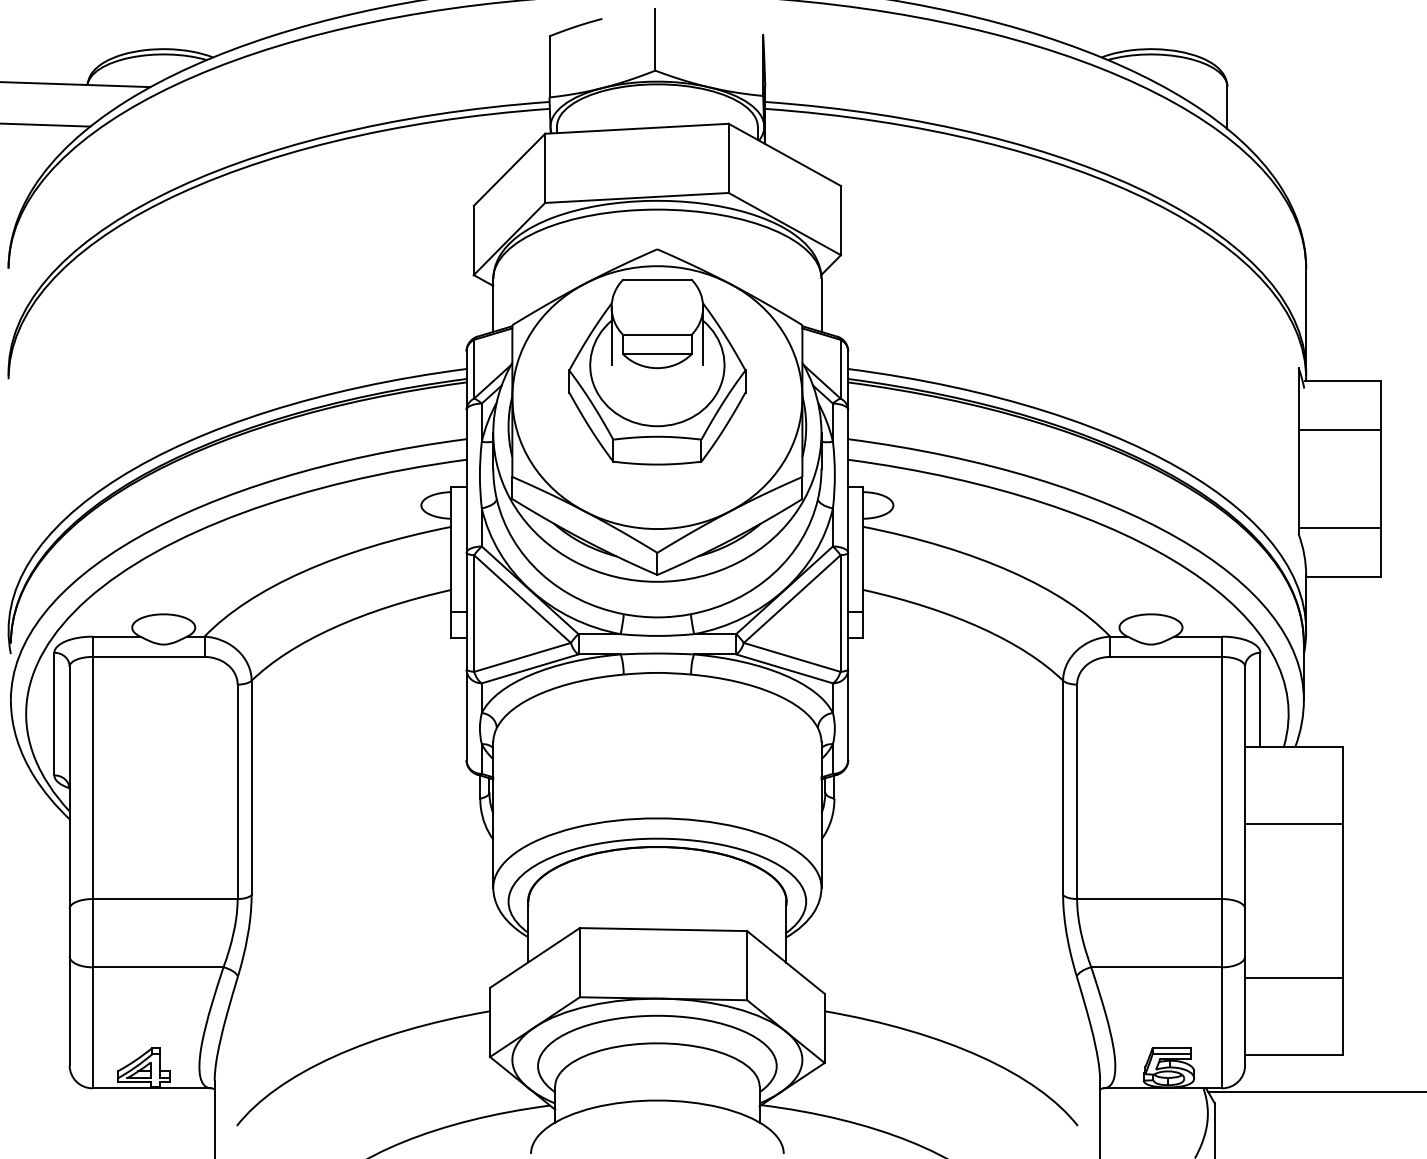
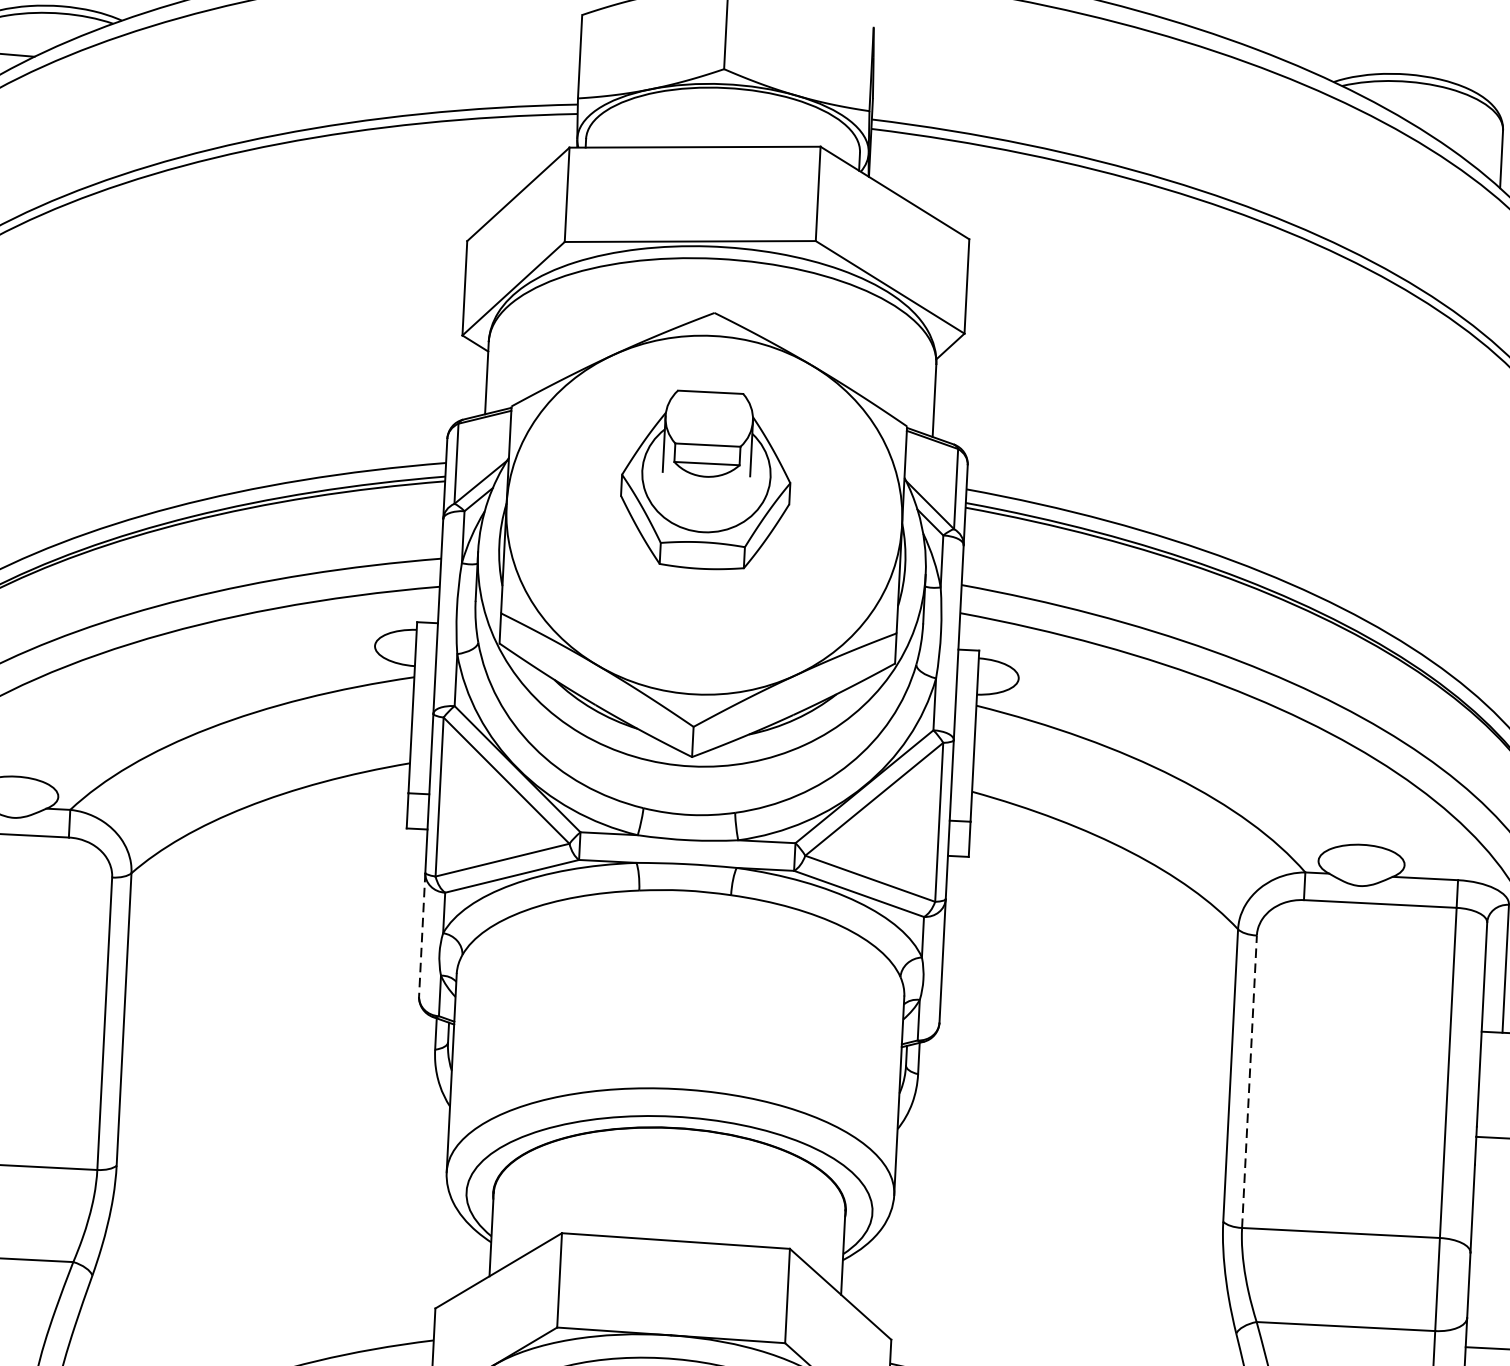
part: (657, 372) -> (706, 480), size x0.7
line: (466, 715) -> (422, 935), solid -> dashed
line: (1077, 791) -> (1250, 1081), solid -> dashed

